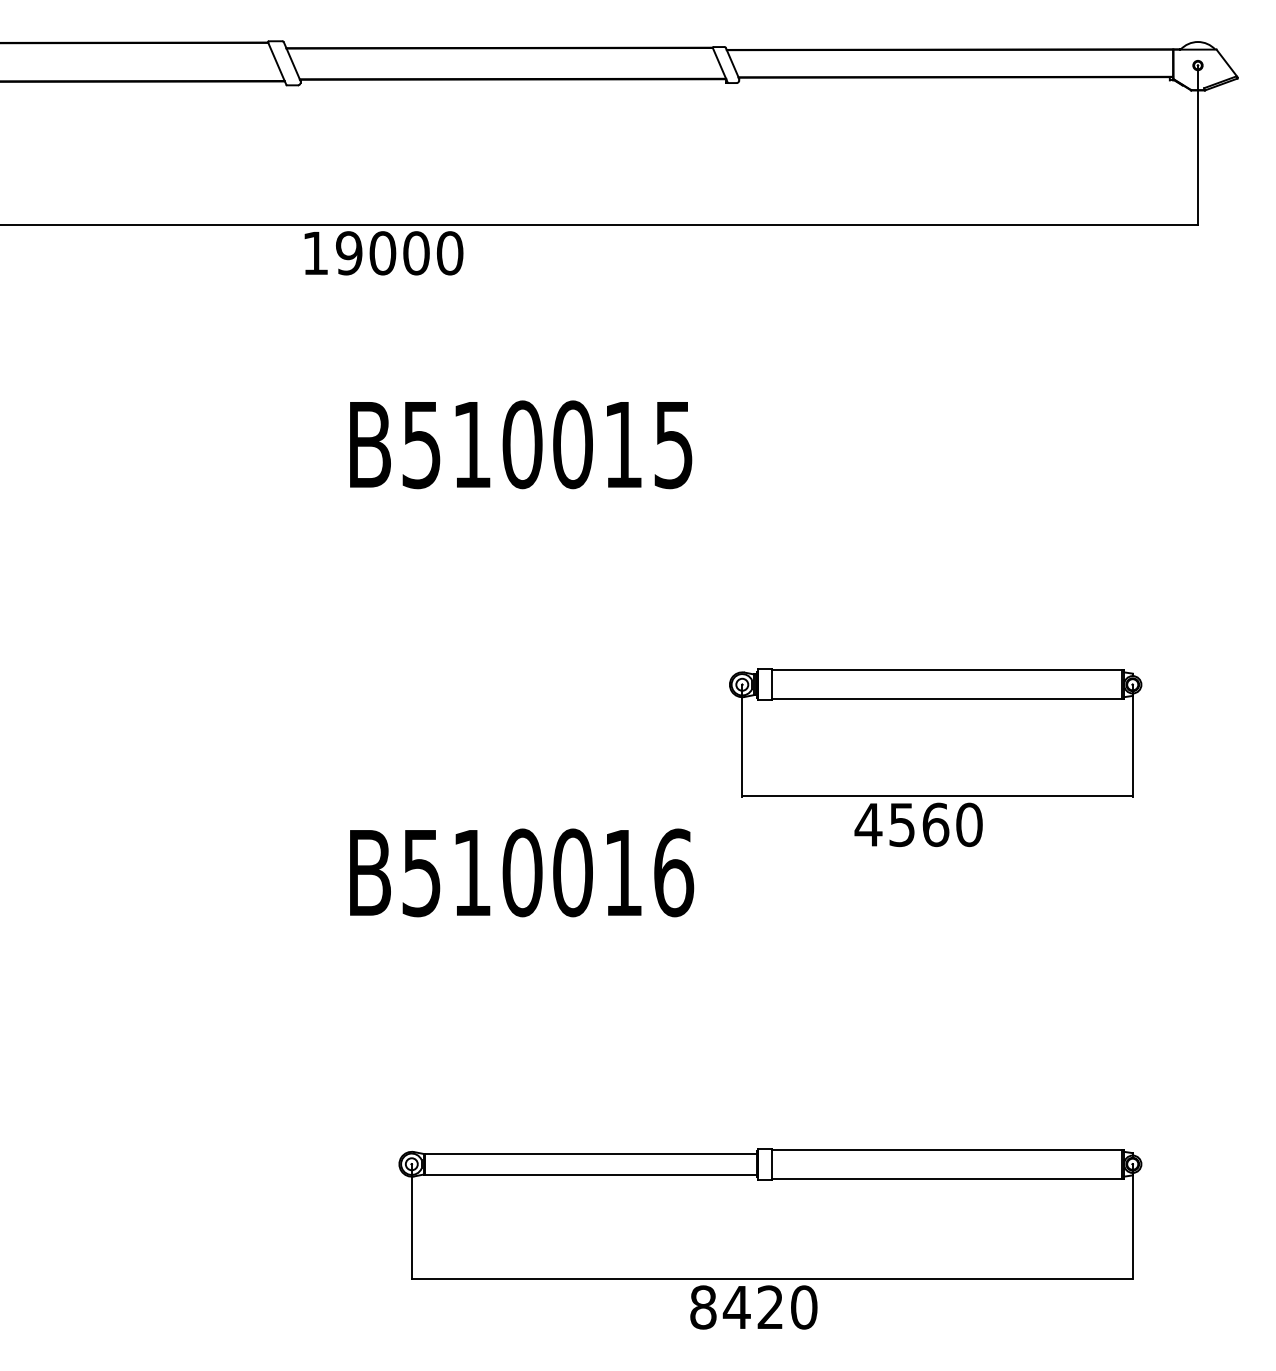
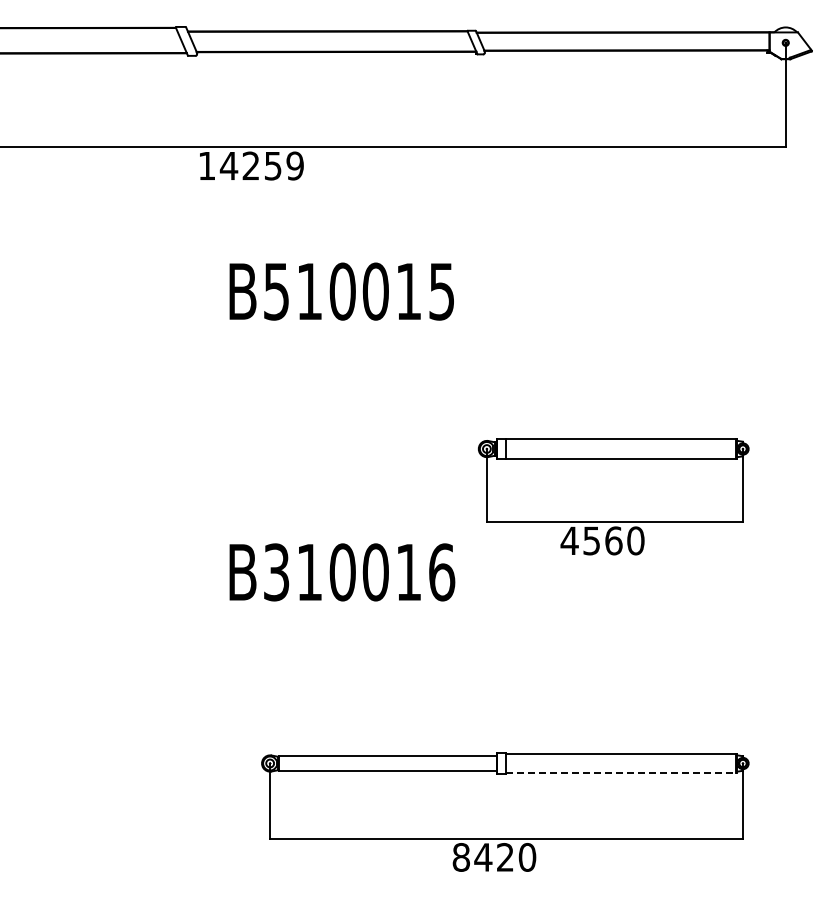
text: (398, 252) -> (261, 165), 19000 -> 14259
text: (421, 871) -> (276, 571), B510016 -> B310016
line: (949, 1179) -> (622, 773), solid -> dashed

